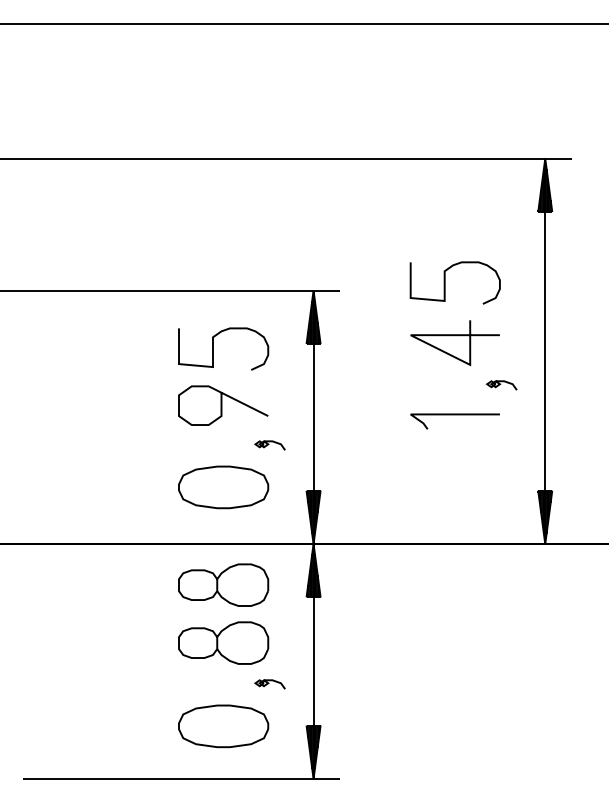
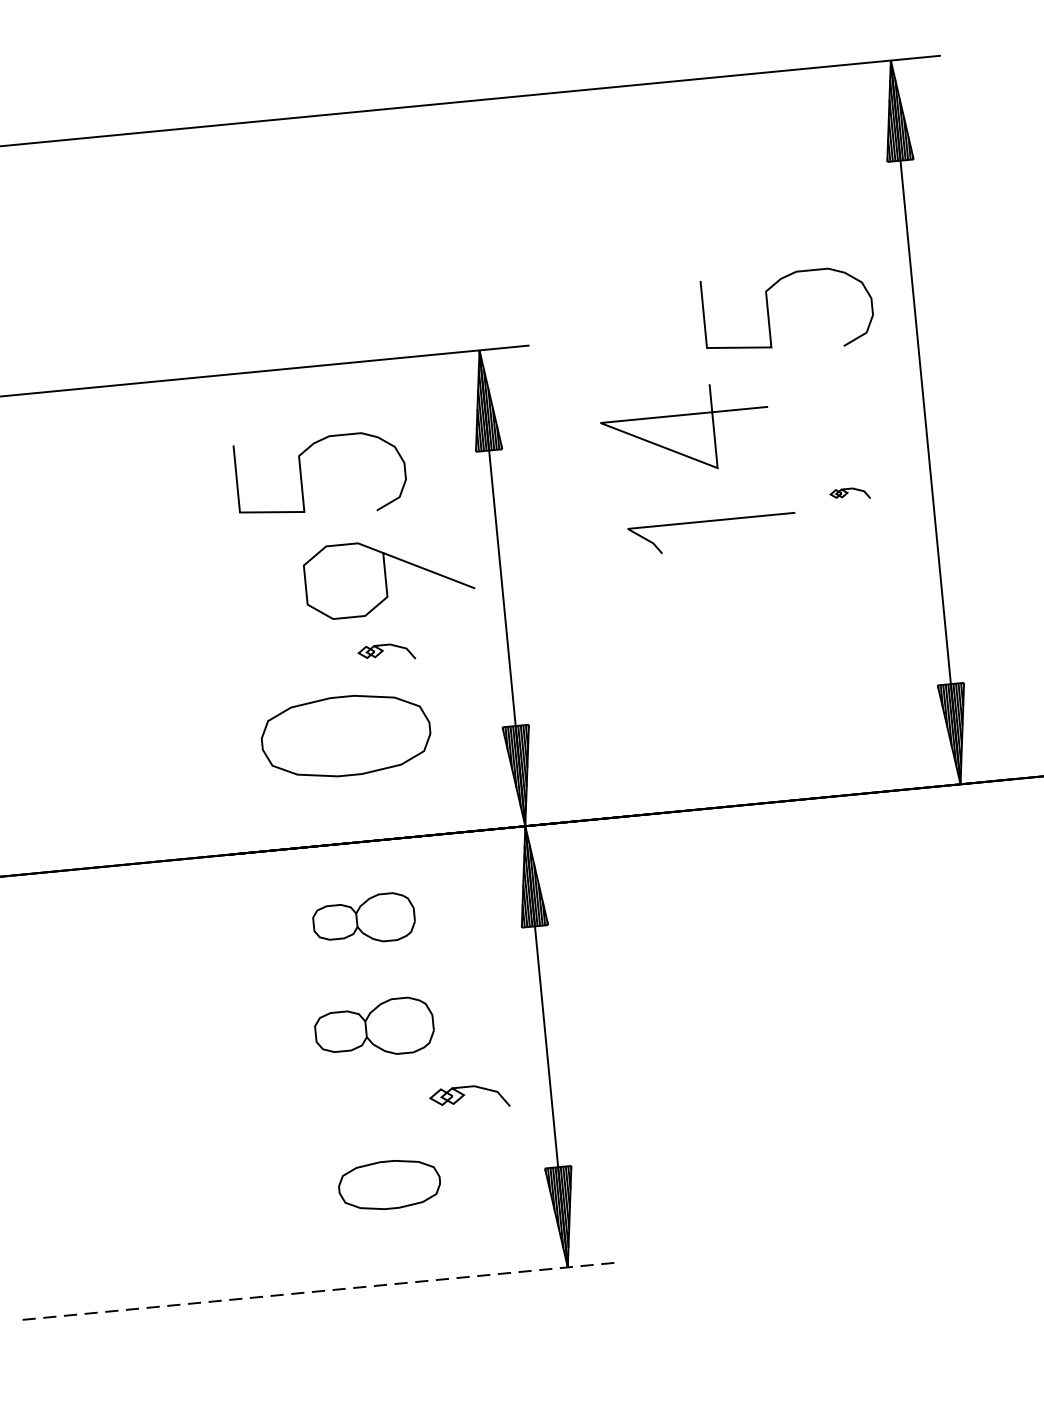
curve: (445, 282) -> (769, 312), moved
line: (454, 336) -> (683, 417), moved
part: (501, 385) -> (849, 494), size x0.7
curve: (222, 405) -> (387, 576), moved
line: (454, 415) -> (710, 522), moved
part: (269, 445) -> (385, 652), moved
part: (223, 584) -> (363, 918), size x0.6
part: (223, 642) -> (373, 1027), size x0.7
part: (269, 684) -> (467, 1098), size x1.4
part: (223, 726) -> (389, 1185), size x0.6
line: (182, 778) -> (321, 1290), solid -> dashed

